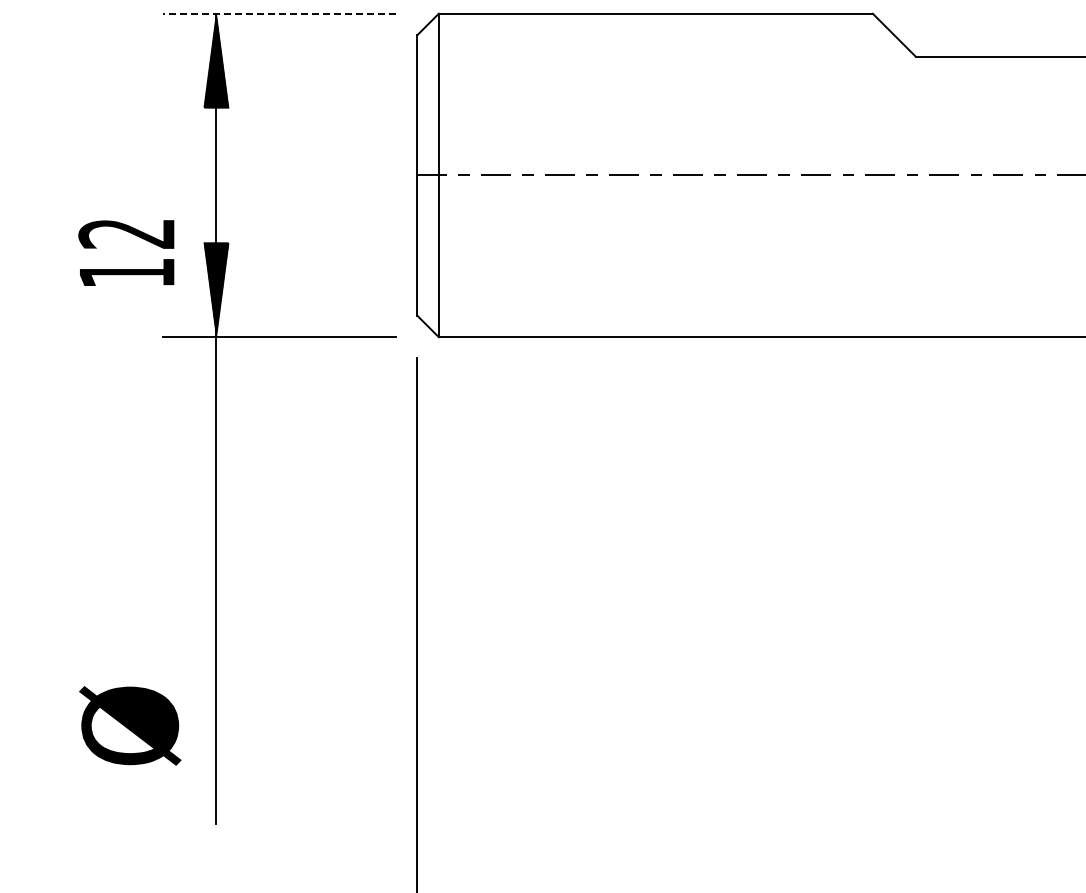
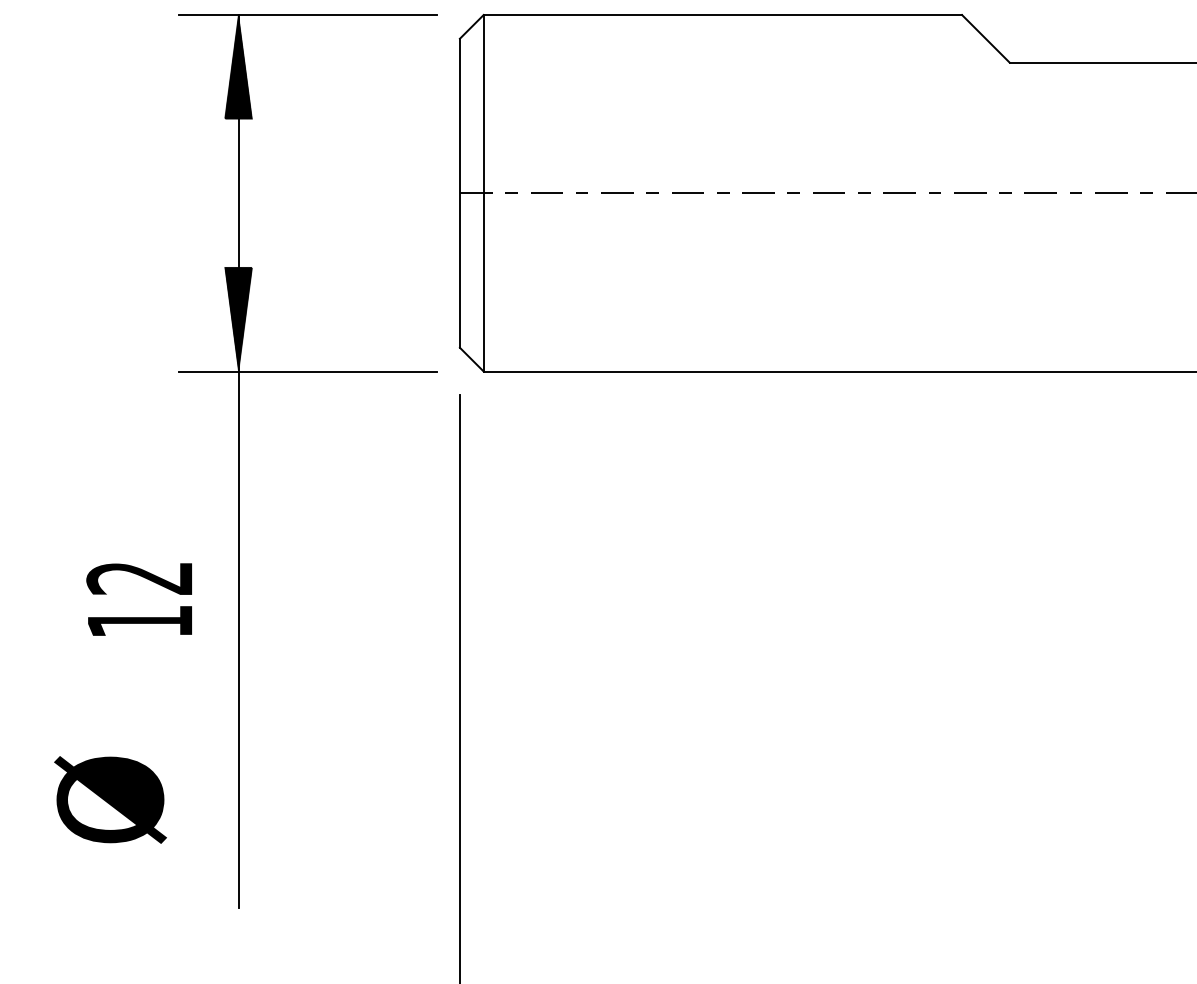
line: (279, 13) -> (308, 14), dashed -> solid
text: (126, 252) -> (139, 598), moved
text: (130, 725) -> (110, 799), moved

